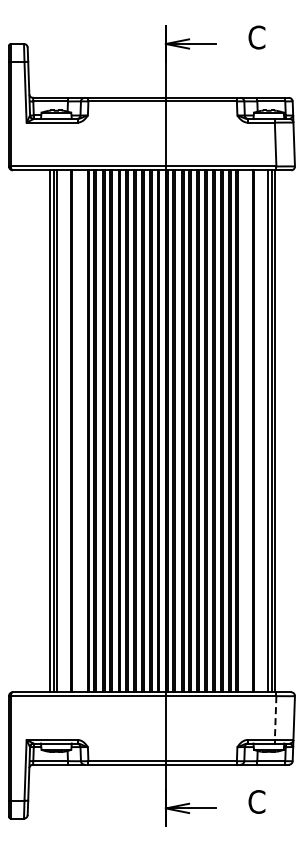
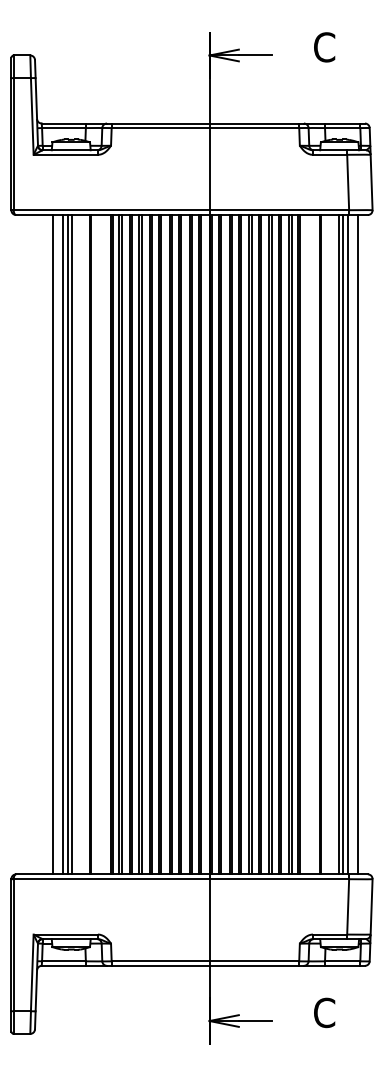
line: (41, 431) -> (52, 544), added
line: (283, 431) -> (358, 544), added
line: (275, 718) -> (347, 907), dashed -> solid

